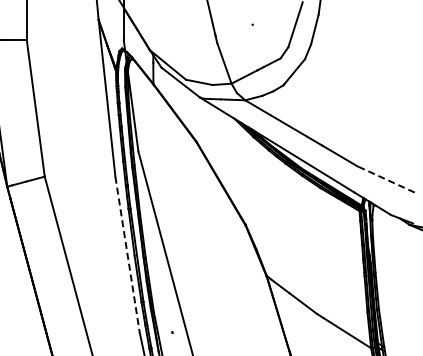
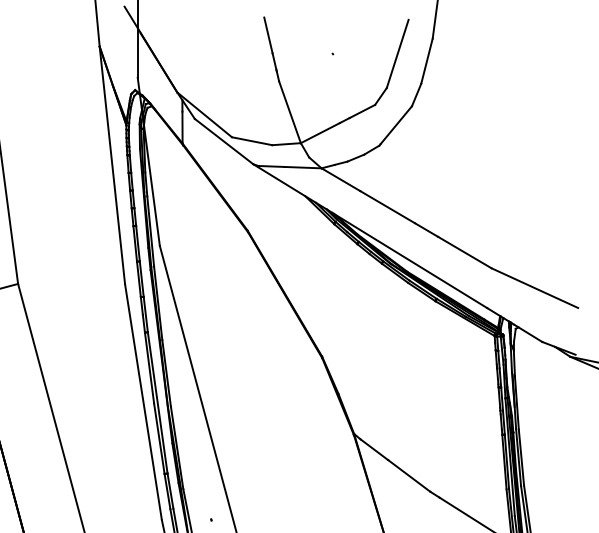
line: (385, 179) -> (533, 288), dashed -> solid
line: (127, 254) -> (143, 401), dashed -> solid

